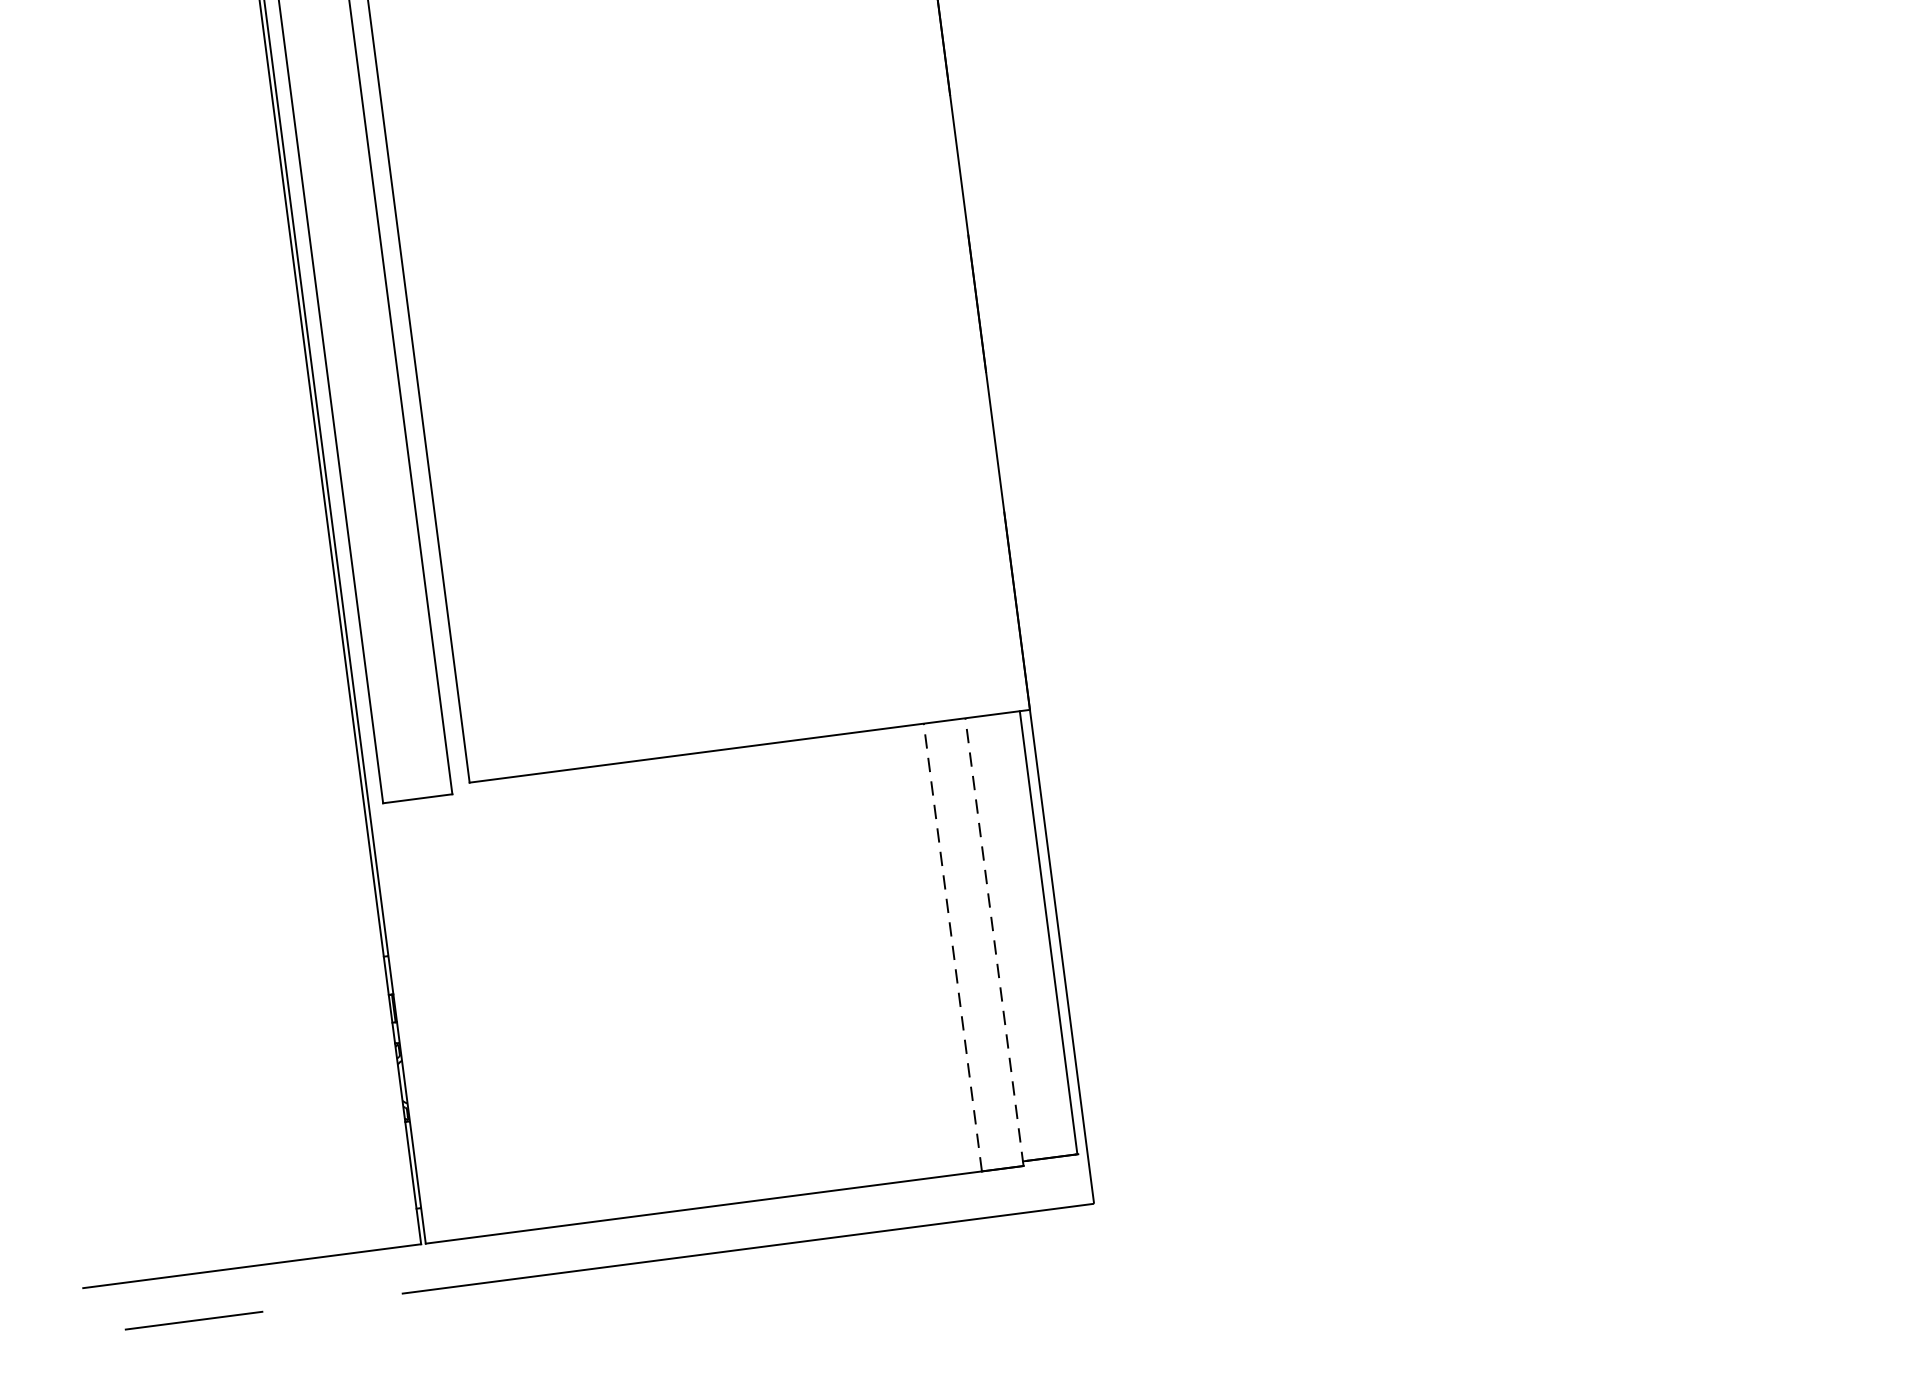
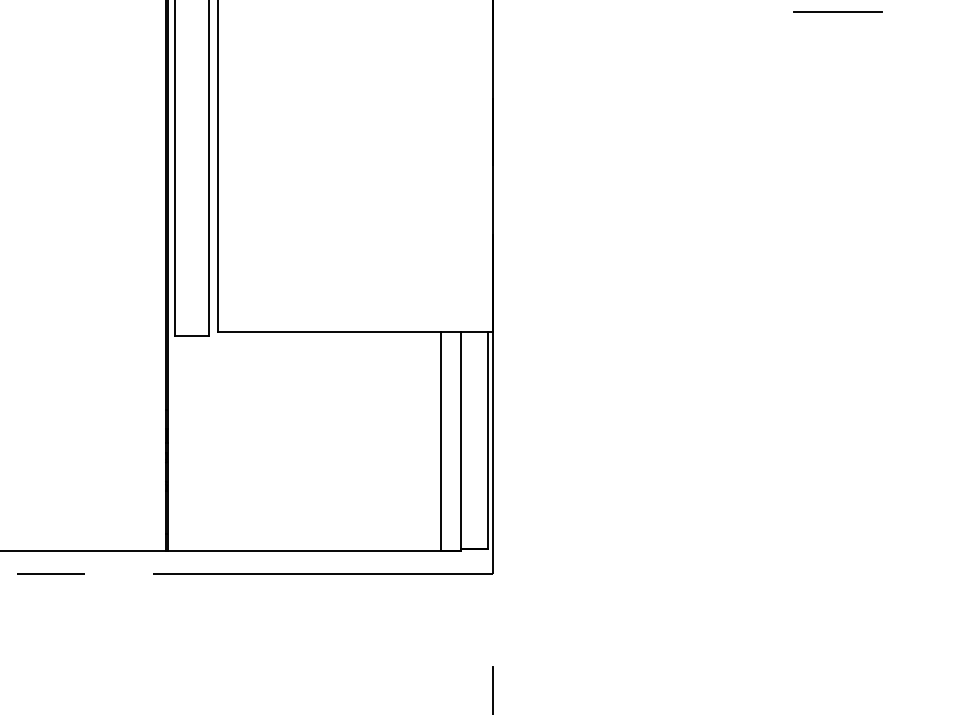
line: (994, 942) -> (461, 441), dashed -> solid
line: (952, 947) -> (440, 441), dashed -> solid

